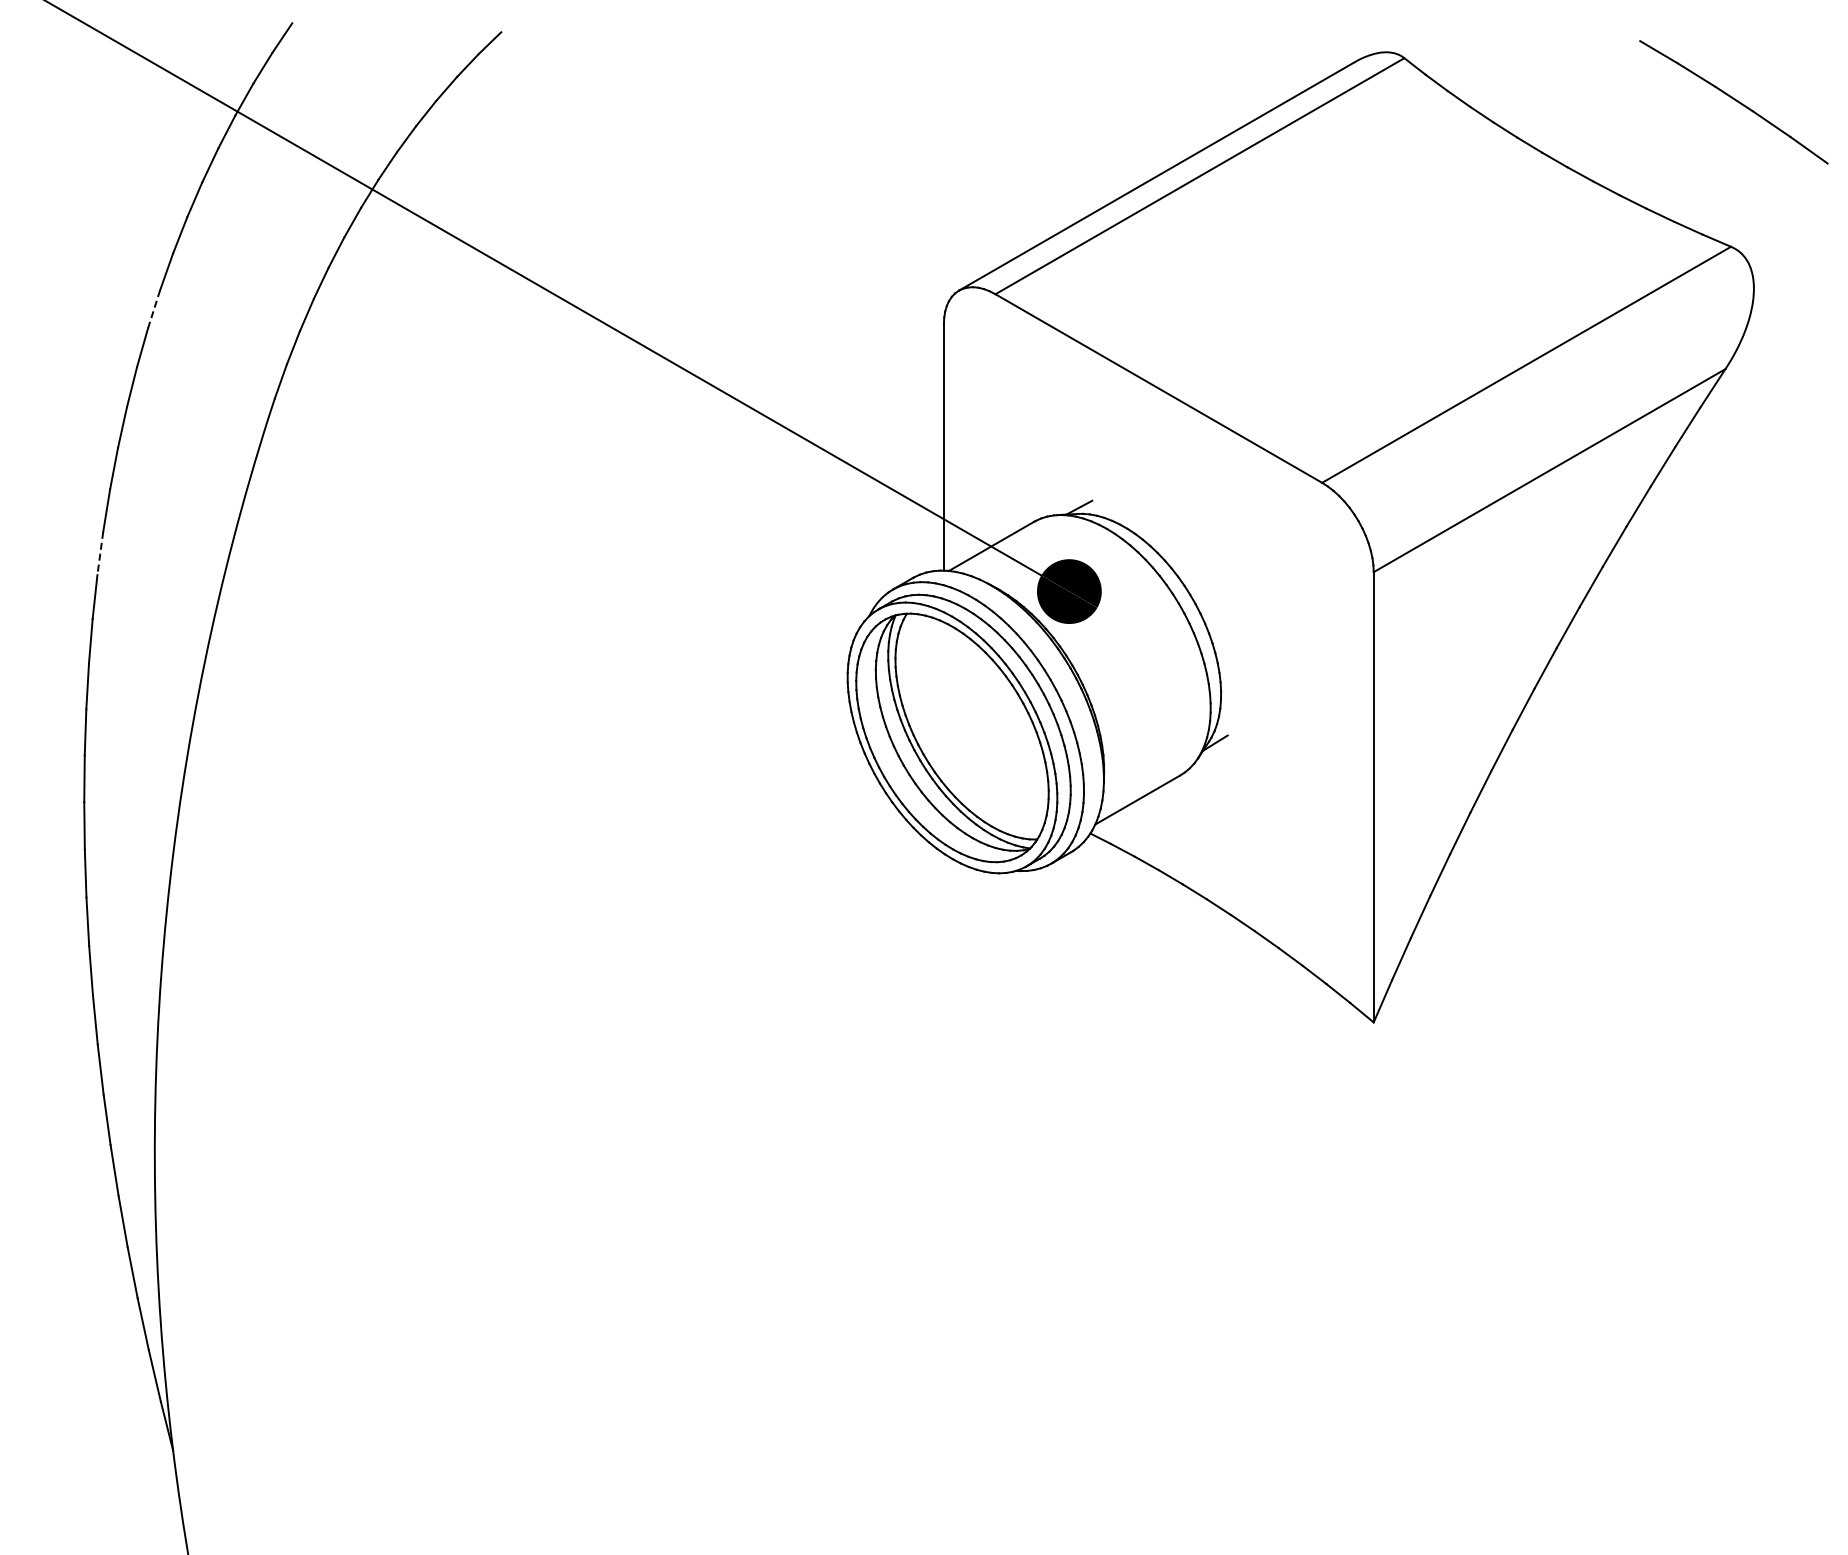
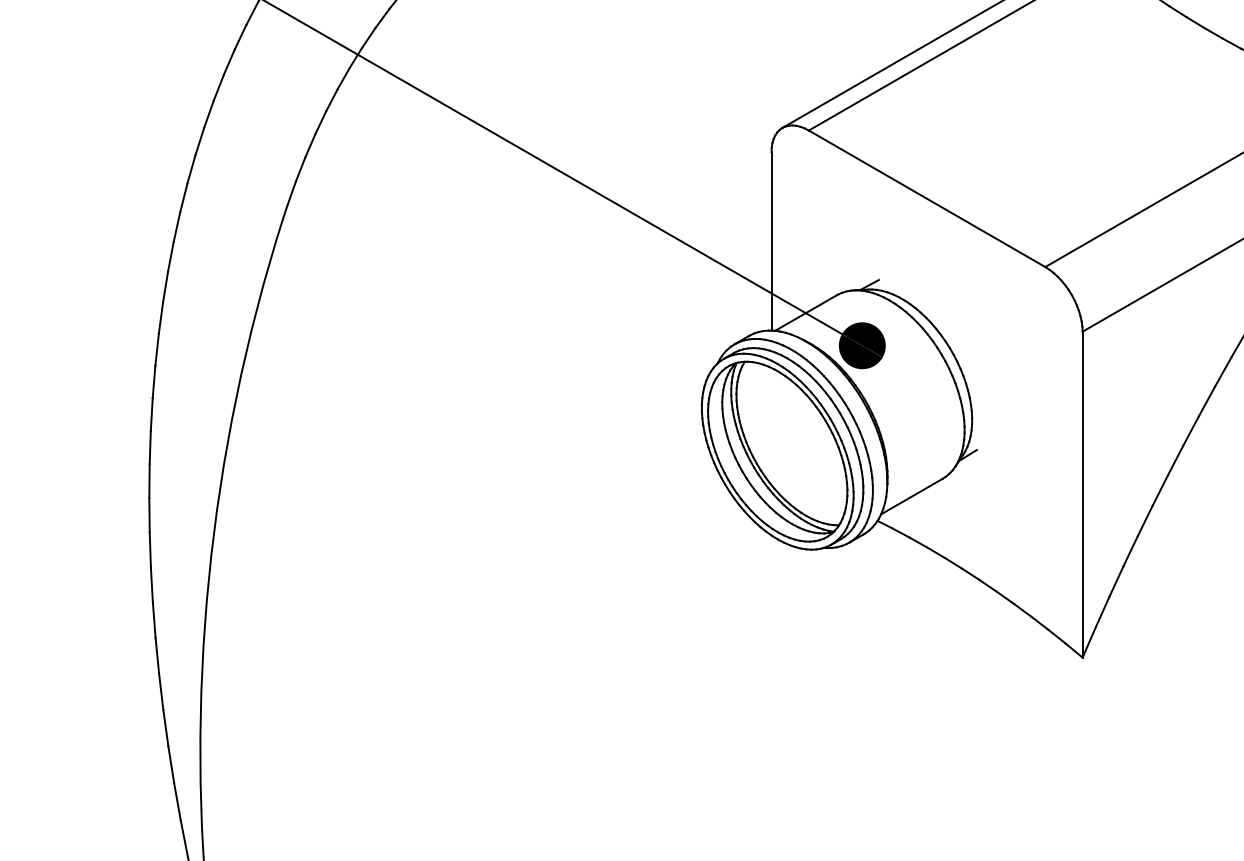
line: (154, 309) -> (200, 141), dashed -> solid
line: (100, 553) -> (161, 318), dashed -> solid

